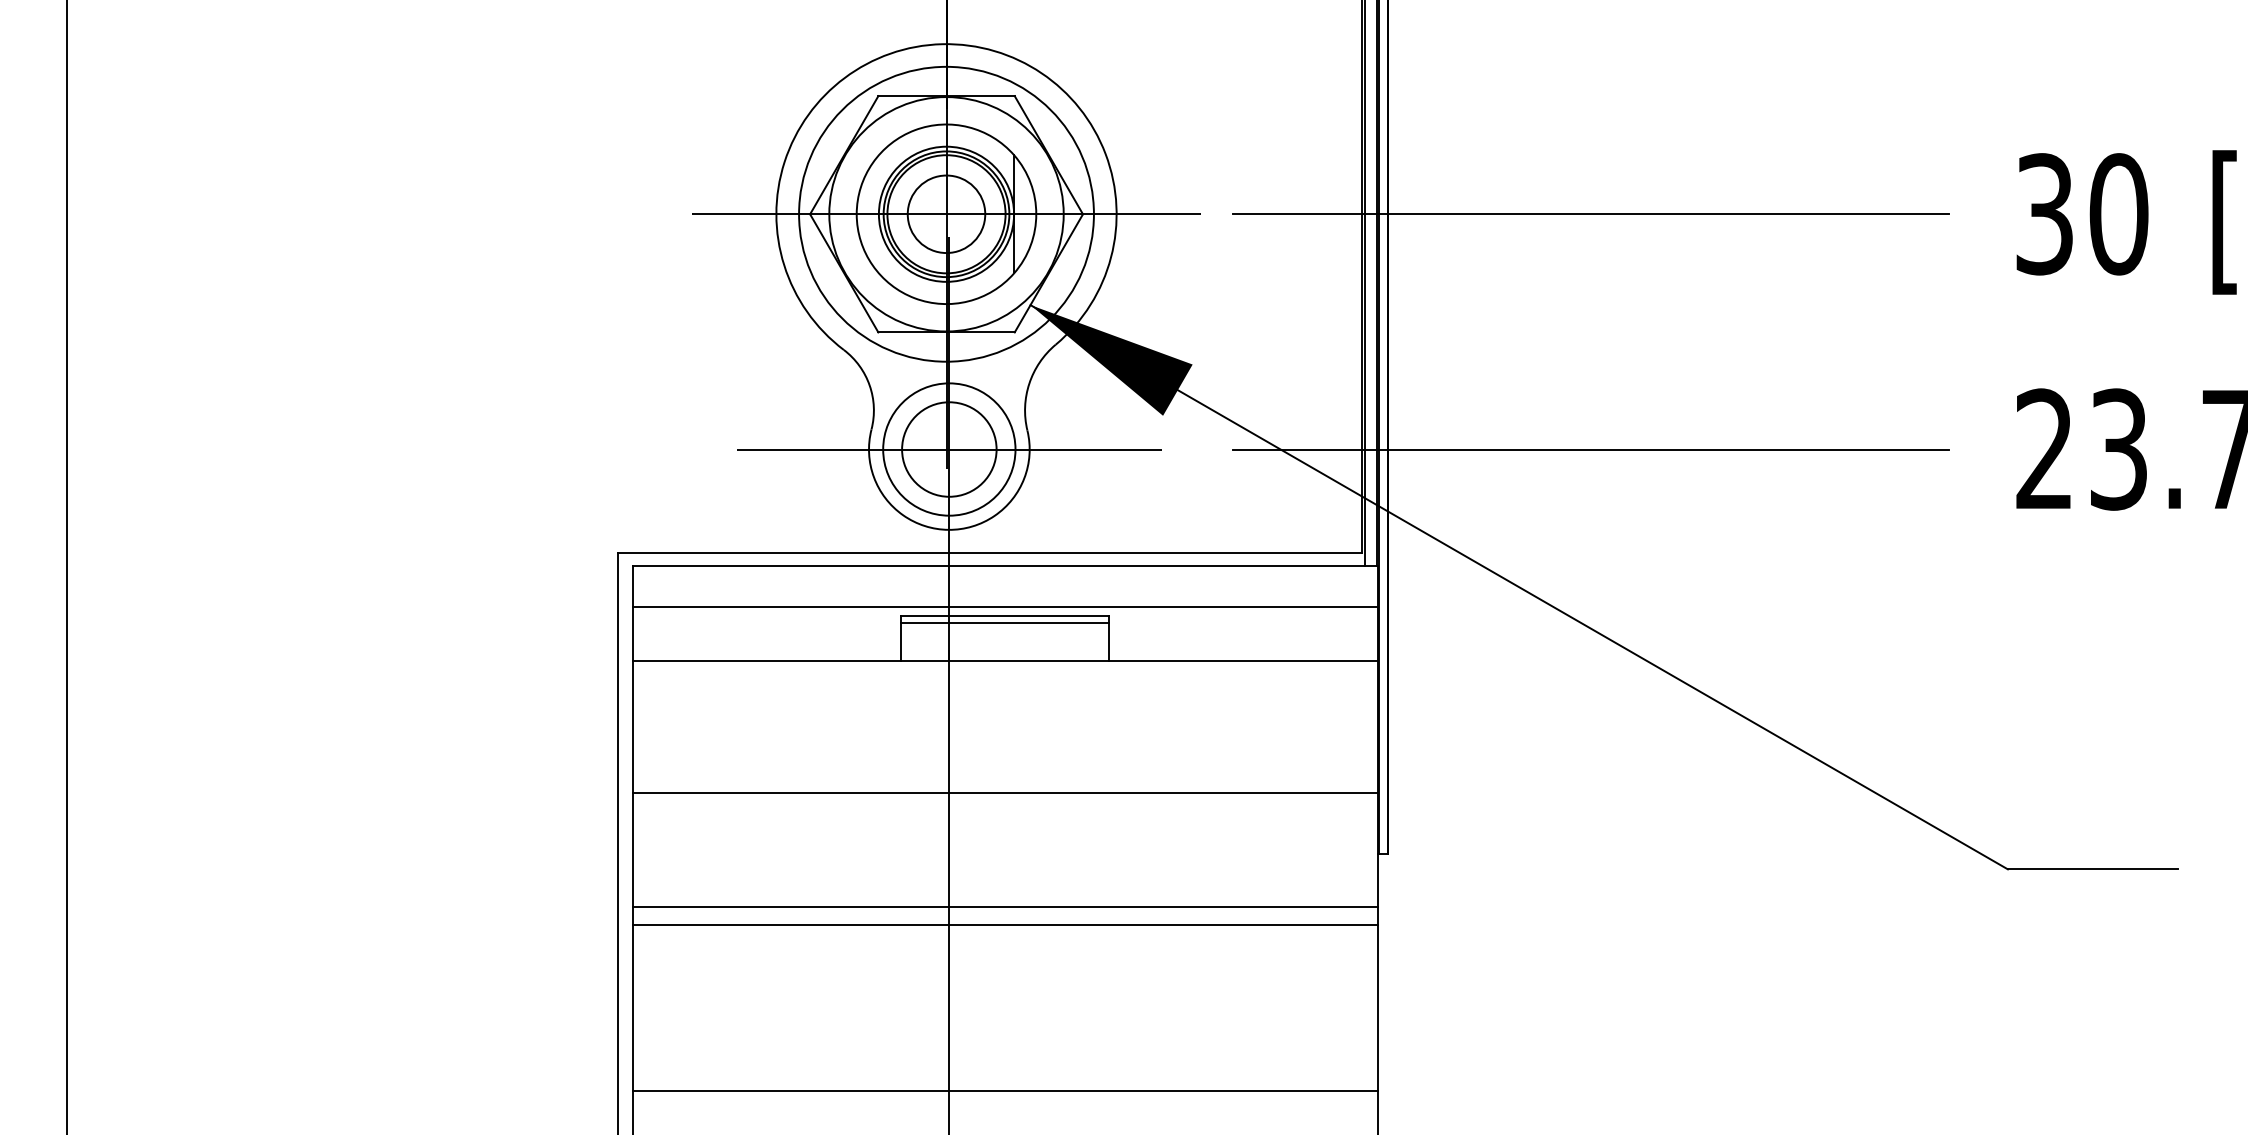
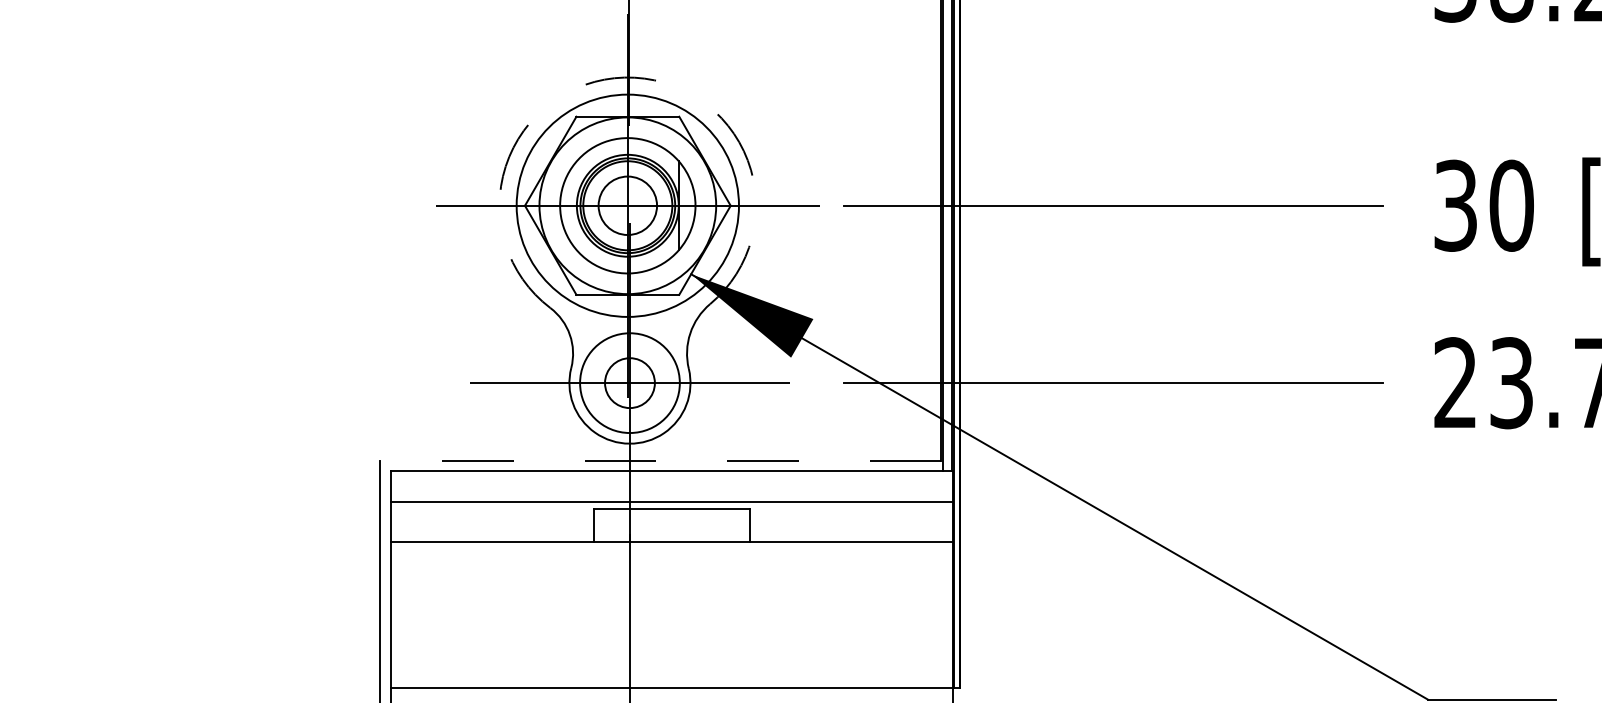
arc: (942, 44) -> (624, 77), solid -> dashed
circle: (949, 449) -> (630, 383), size x0.7
line: (990, 552) -> (660, 460), solid -> dashed
line: (1005, 622) -> (672, 513), removed
line: (1004, 793) -> (671, 688), moved

